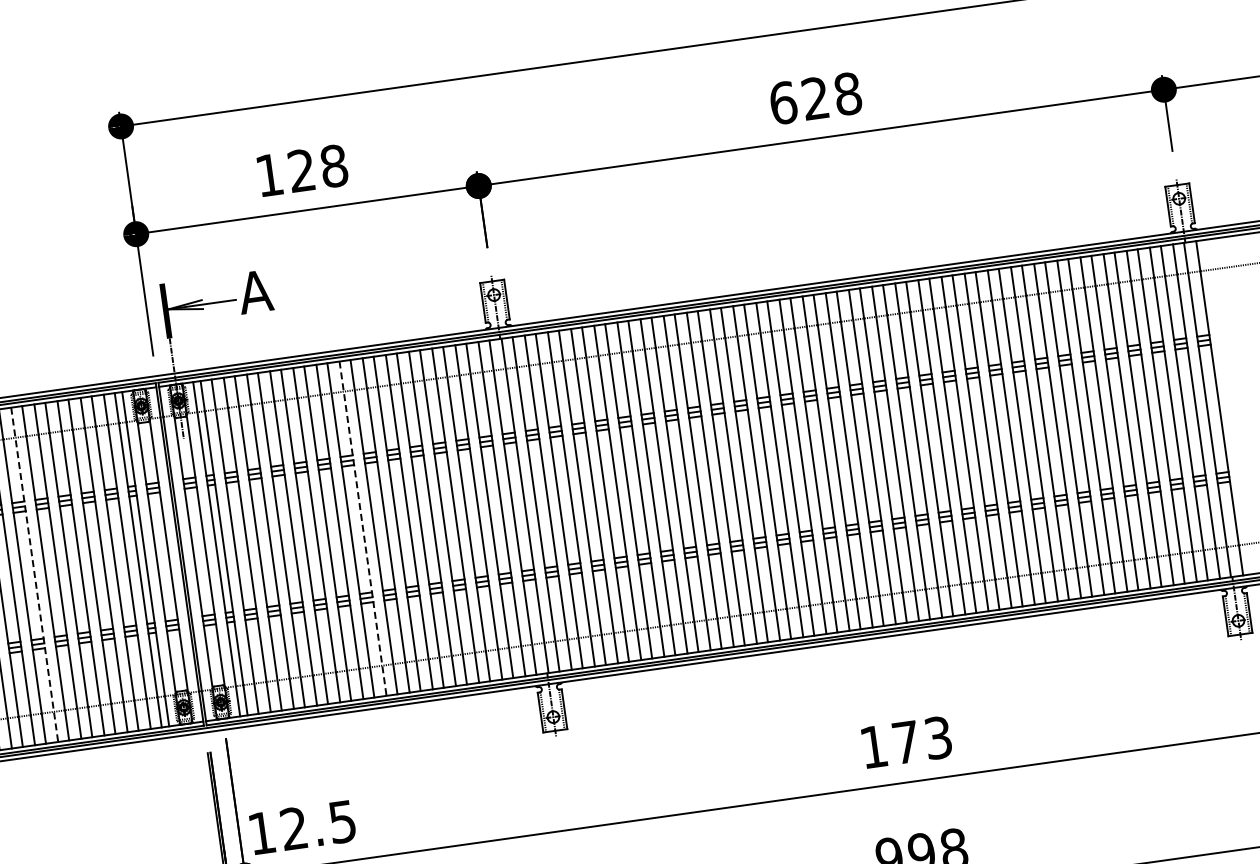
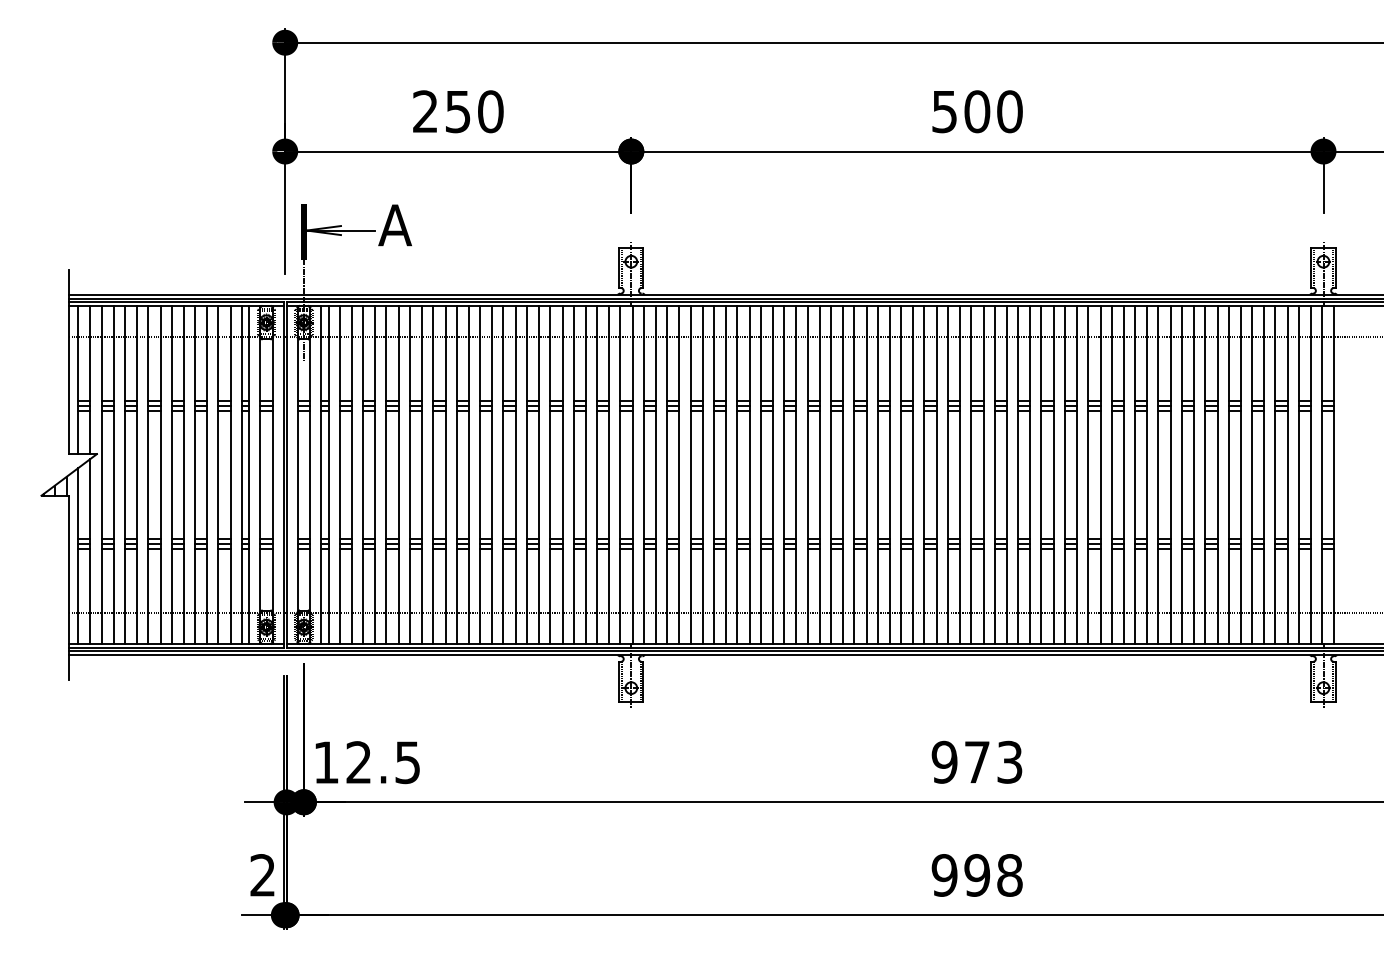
text: (815, 98) -> (977, 111), 628 -> 500
text: (302, 170) -> (458, 111), 128 -> 250
line: (362, 528) -> (468, 474), dashed -> solid
line: (34, 574) -> (137, 474), dashed -> solid
text: (873, 746) -> (944, 761), 173 -> 973

